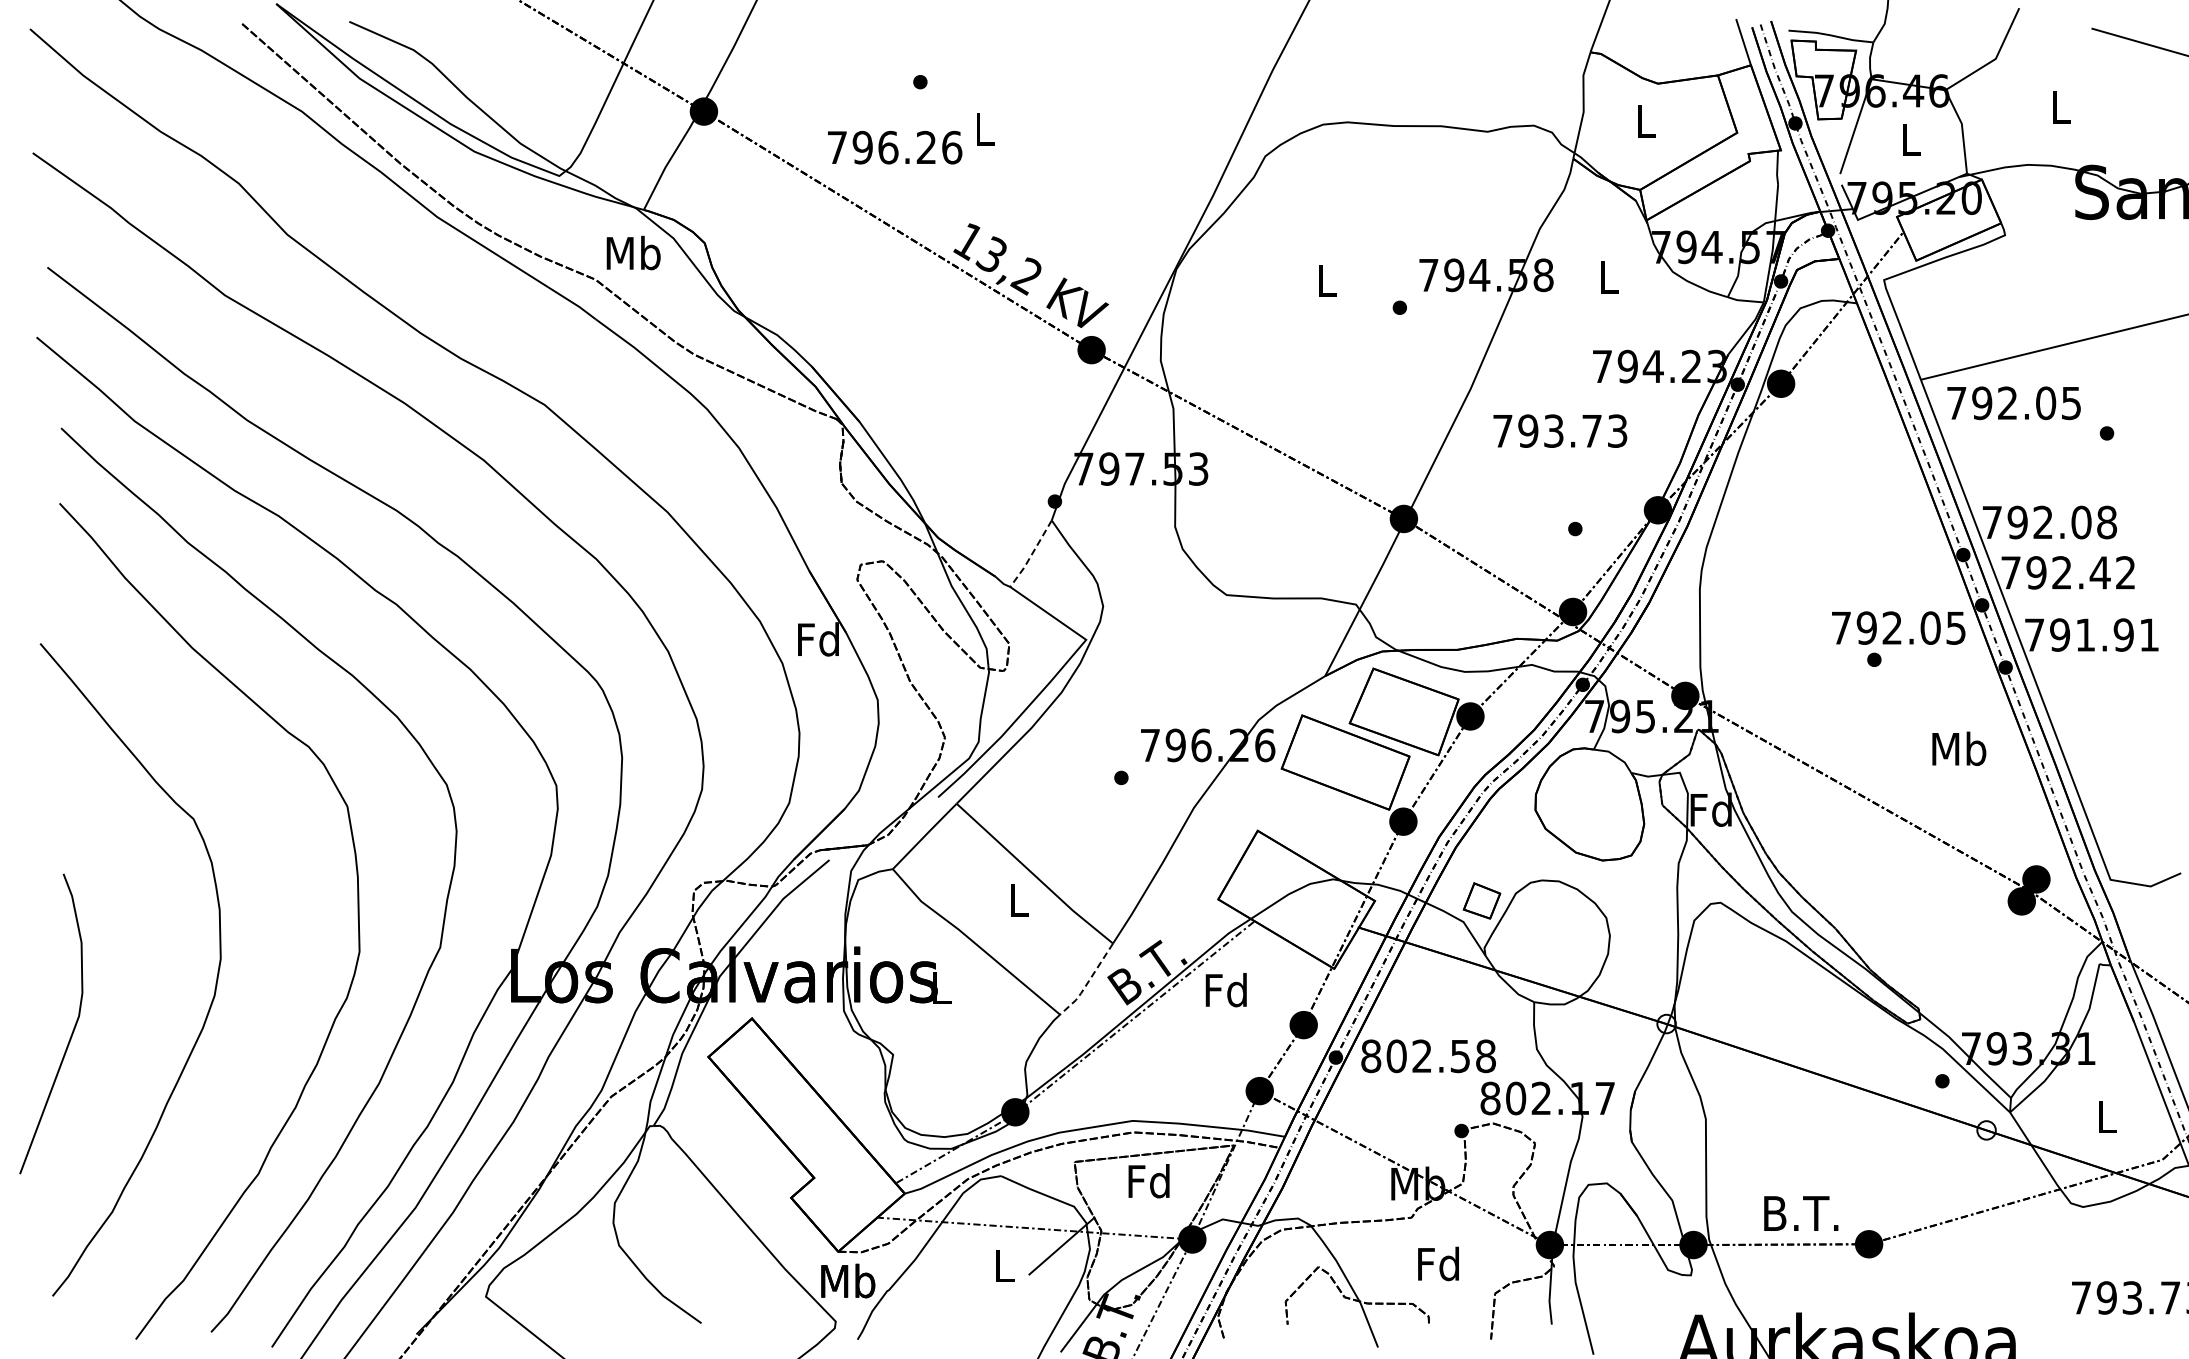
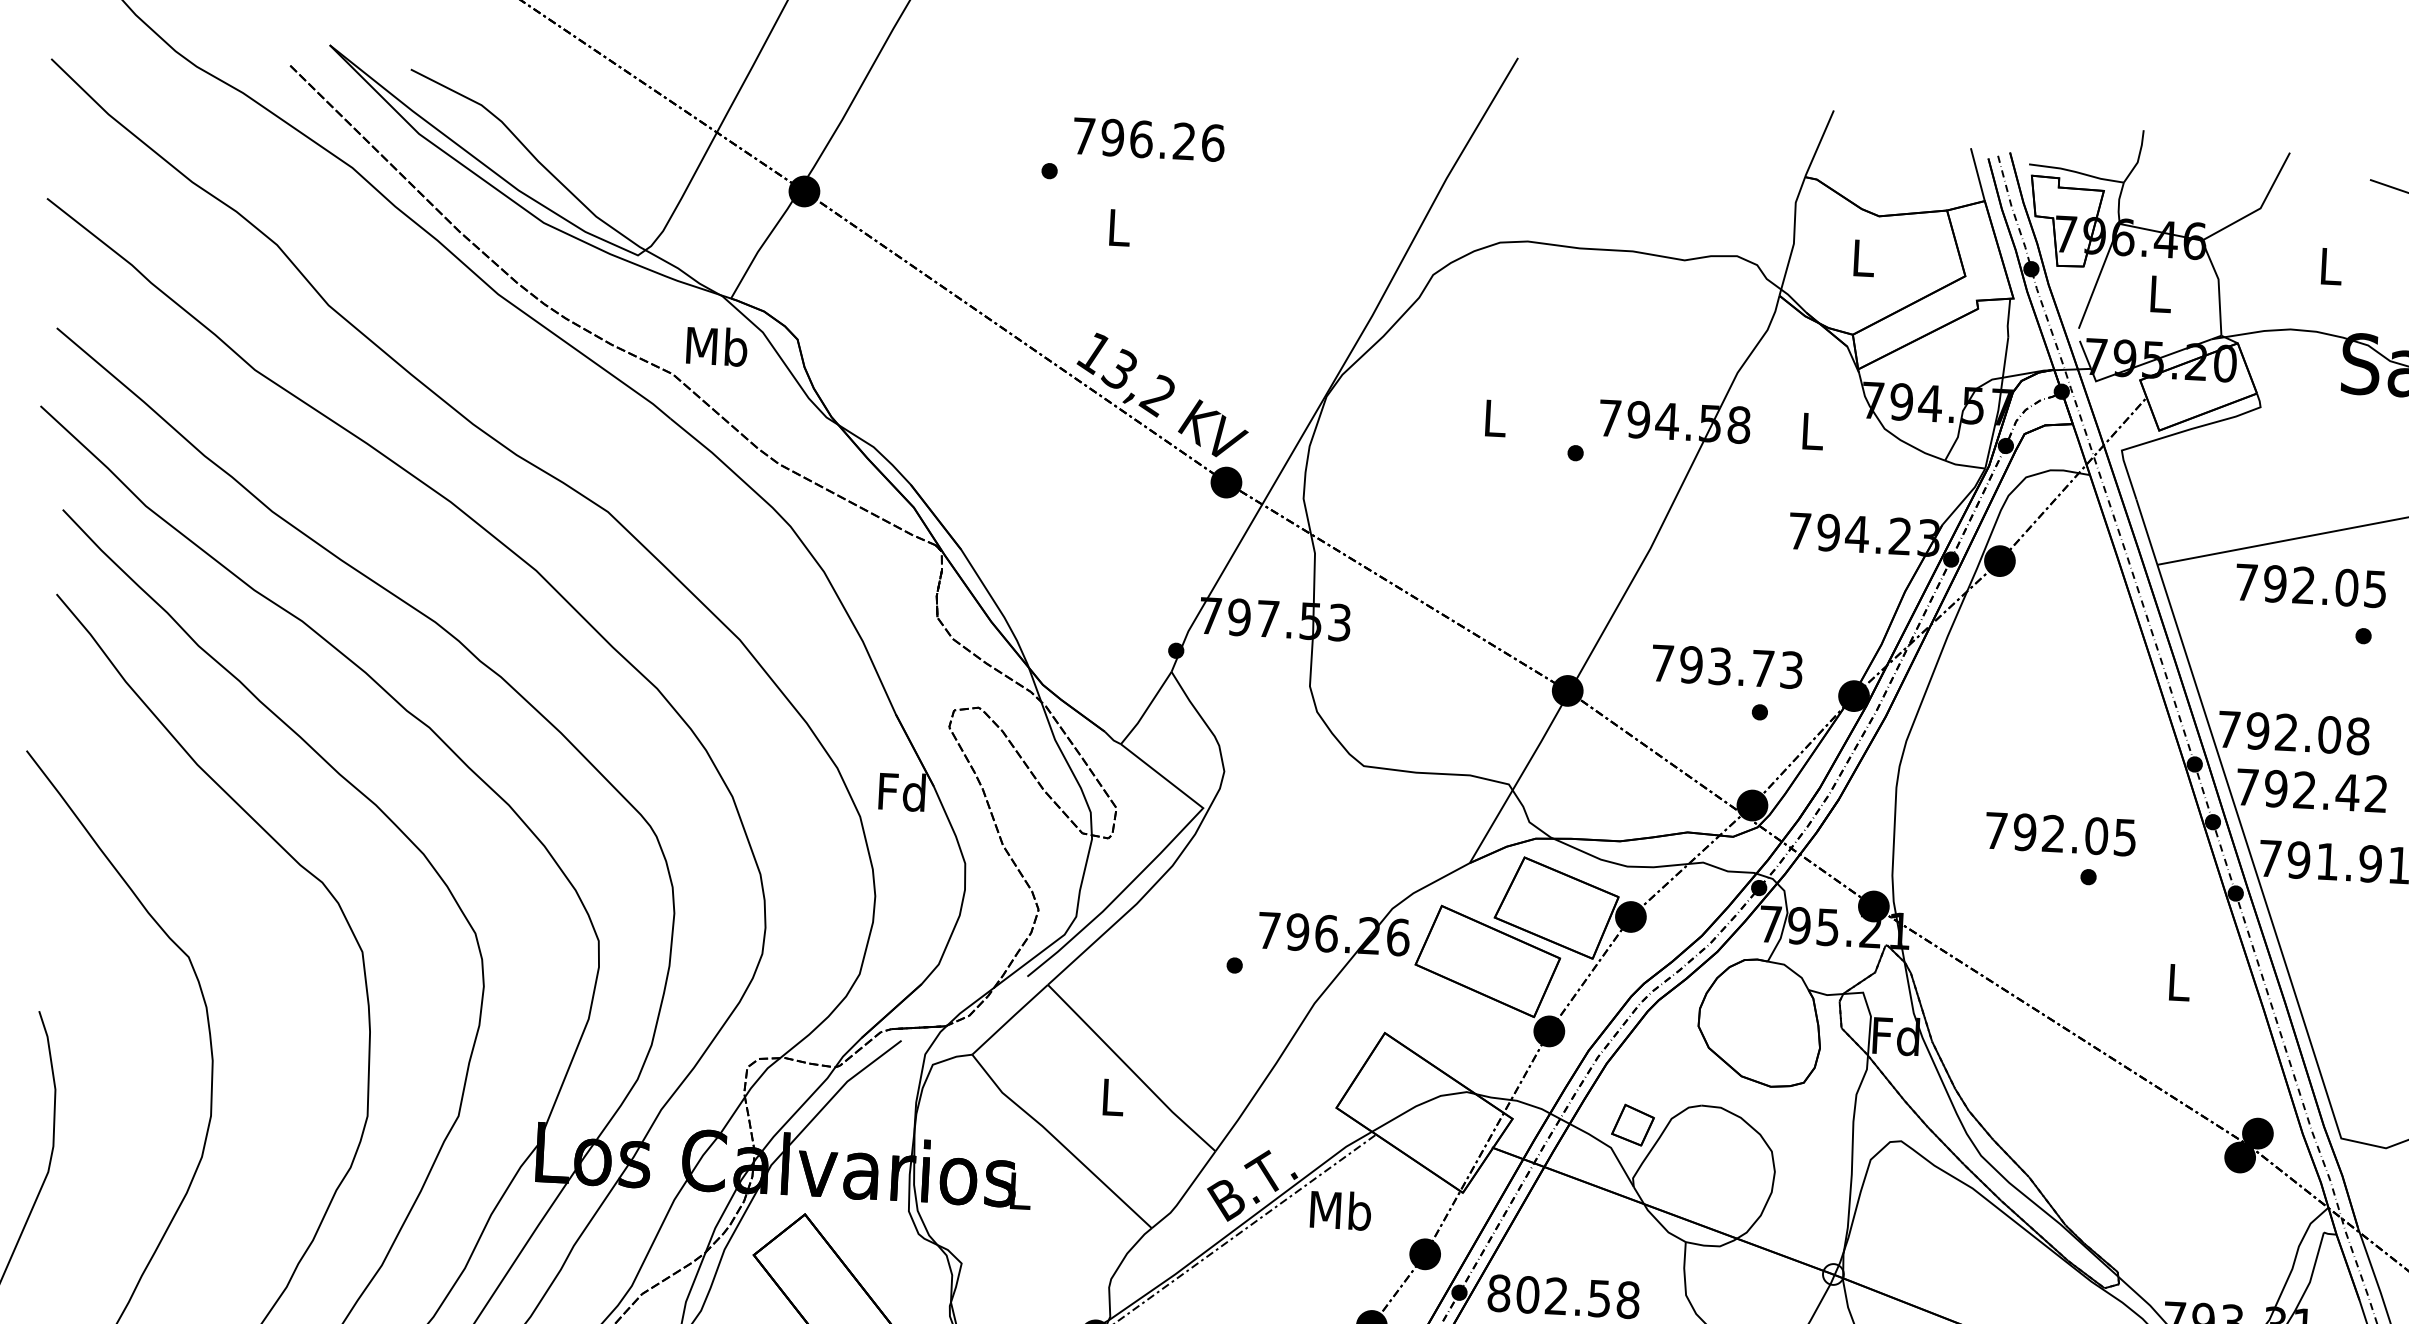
text: (895, 147) -> (1149, 139), moved
text: (2013, 403) -> (2310, 586), moved
text: (1560, 430) -> (1727, 666), moved
line: (1031, 554) -> (1146, 708), dashed -> solid
text: (1898, 627) -> (2060, 833), moved
text: (1959, 748) -> (2179, 981), Mb -> L
line: (1088, 982) -> (1185, 1193), dashed -> solid
text: (1226, 990) -> (1340, 1210), Fd -> Mb

